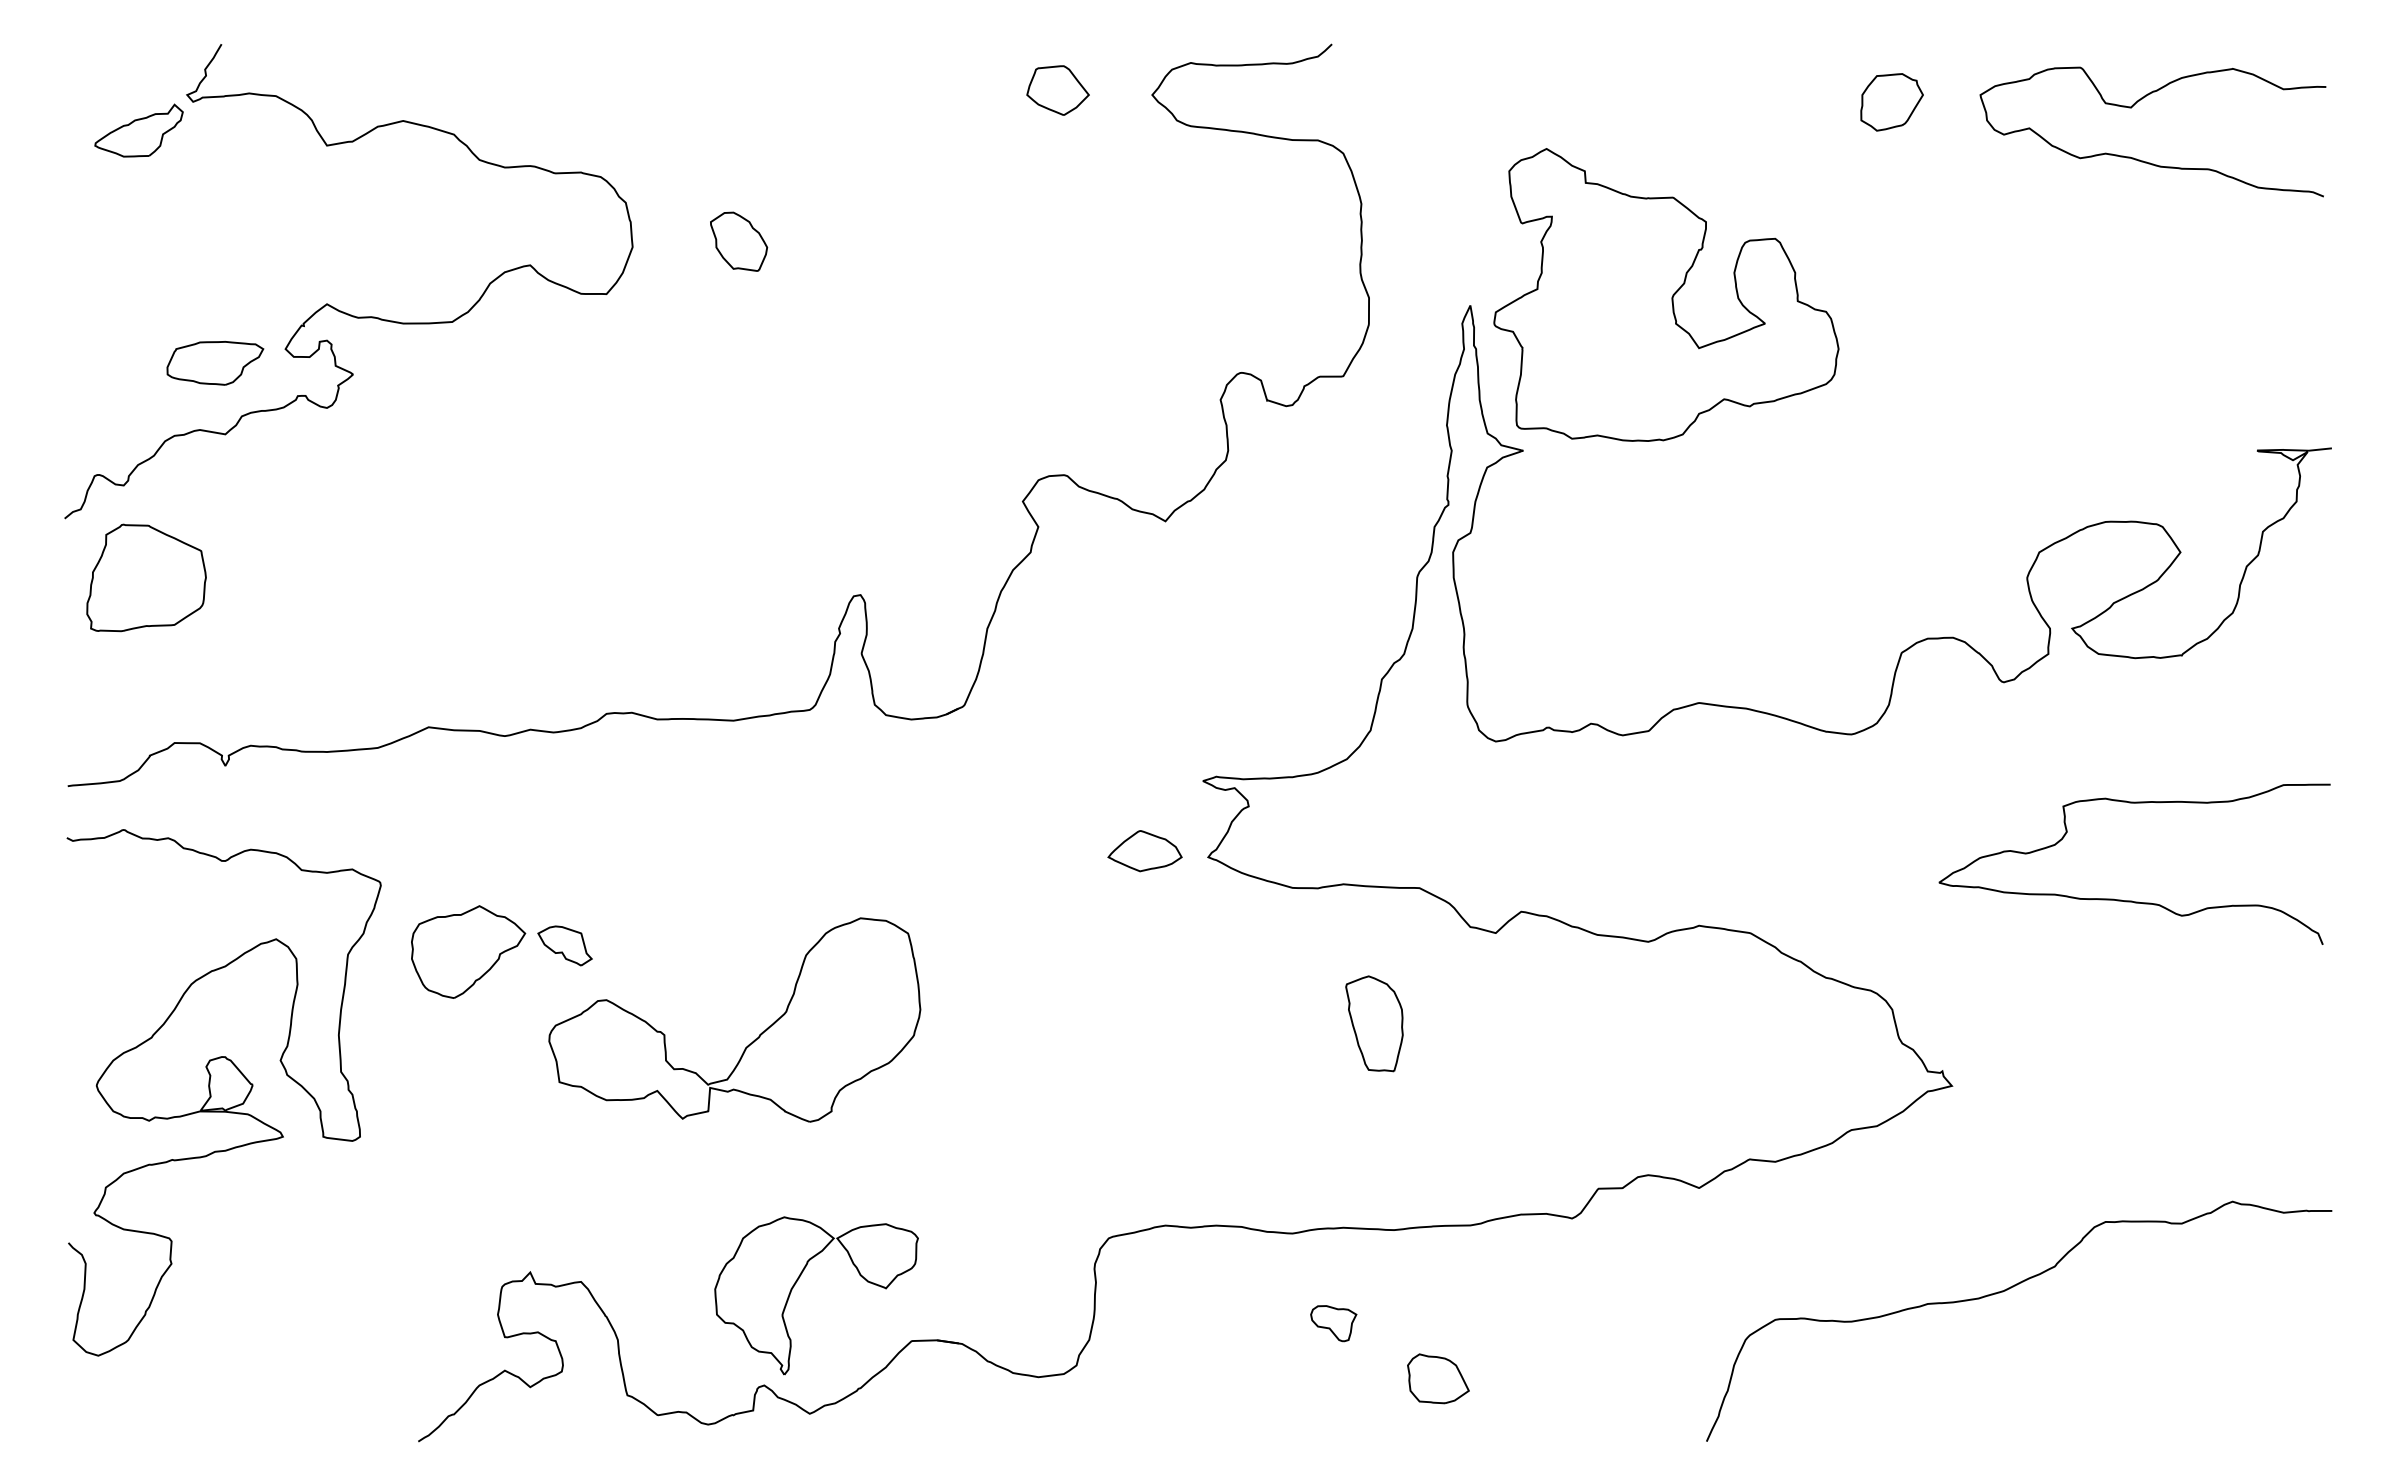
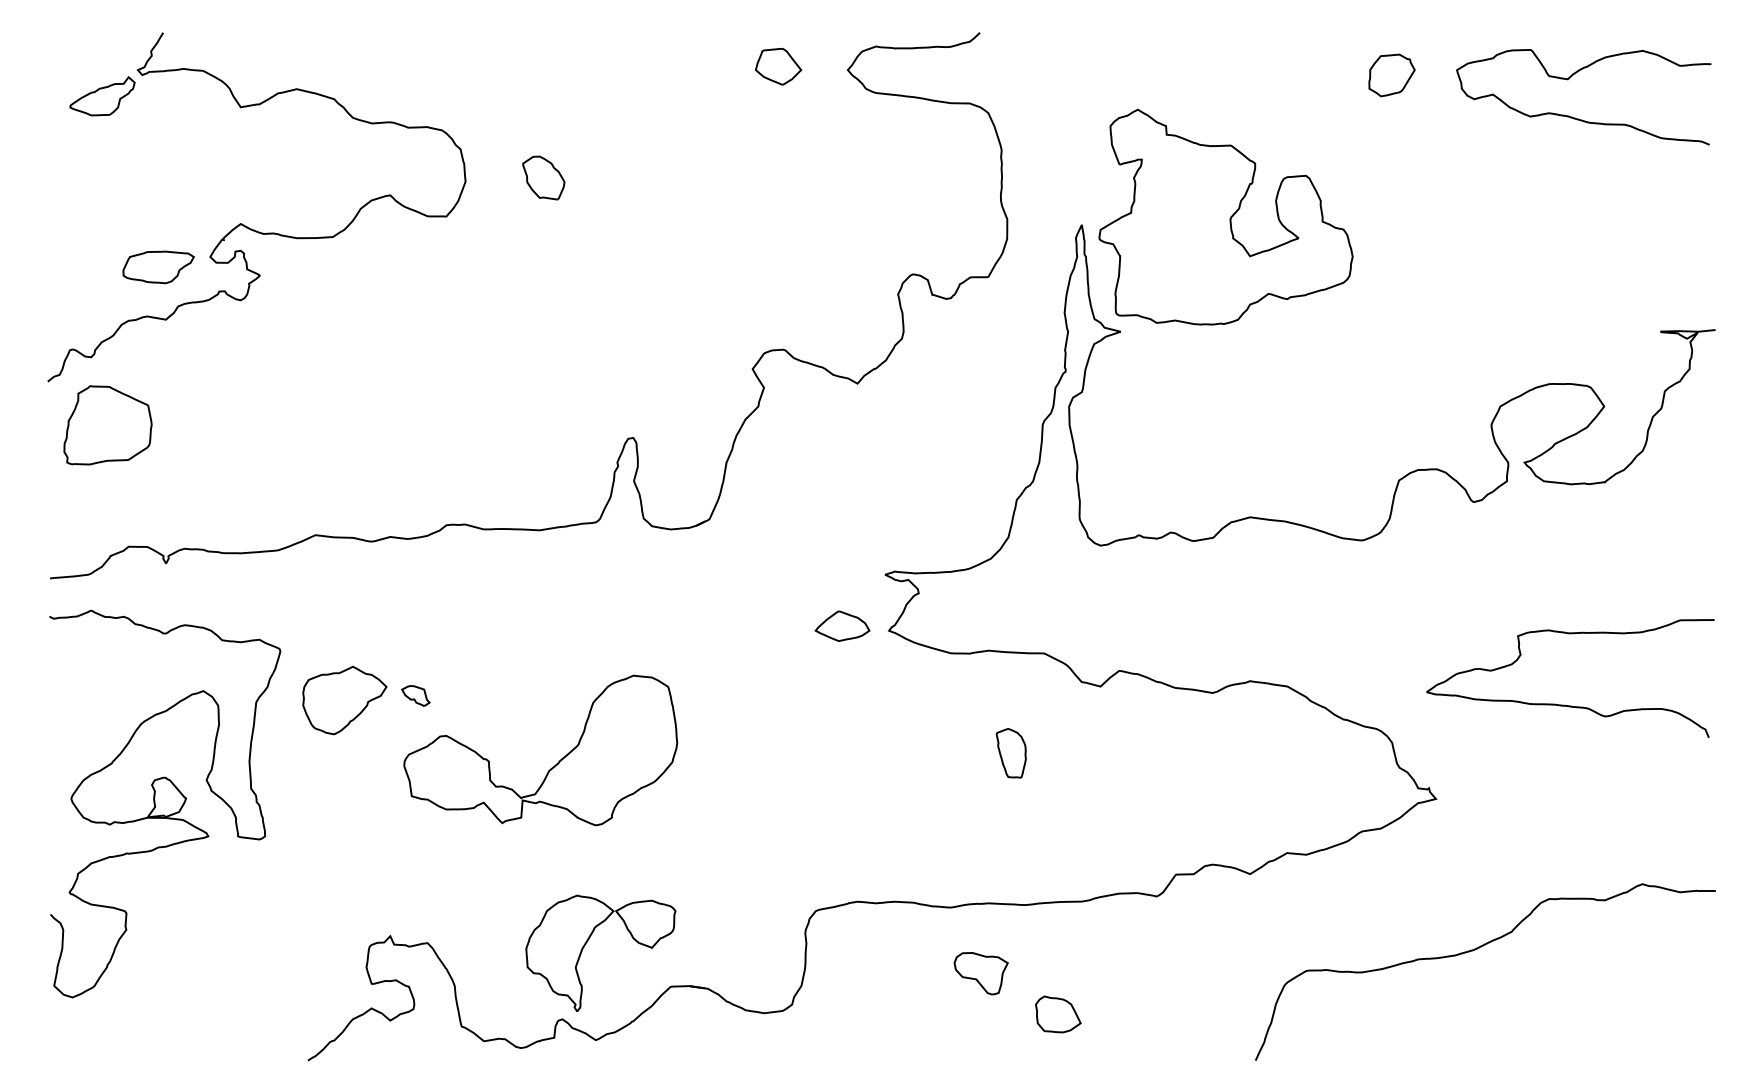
curve: (2132, 900) -> (1568, 705), moved
part: (564, 945) -> (415, 695), size x0.7
part: (1374, 1023) -> (1011, 753), size x0.7
part: (1333, 1323) -> (981, 973), size x1.6

